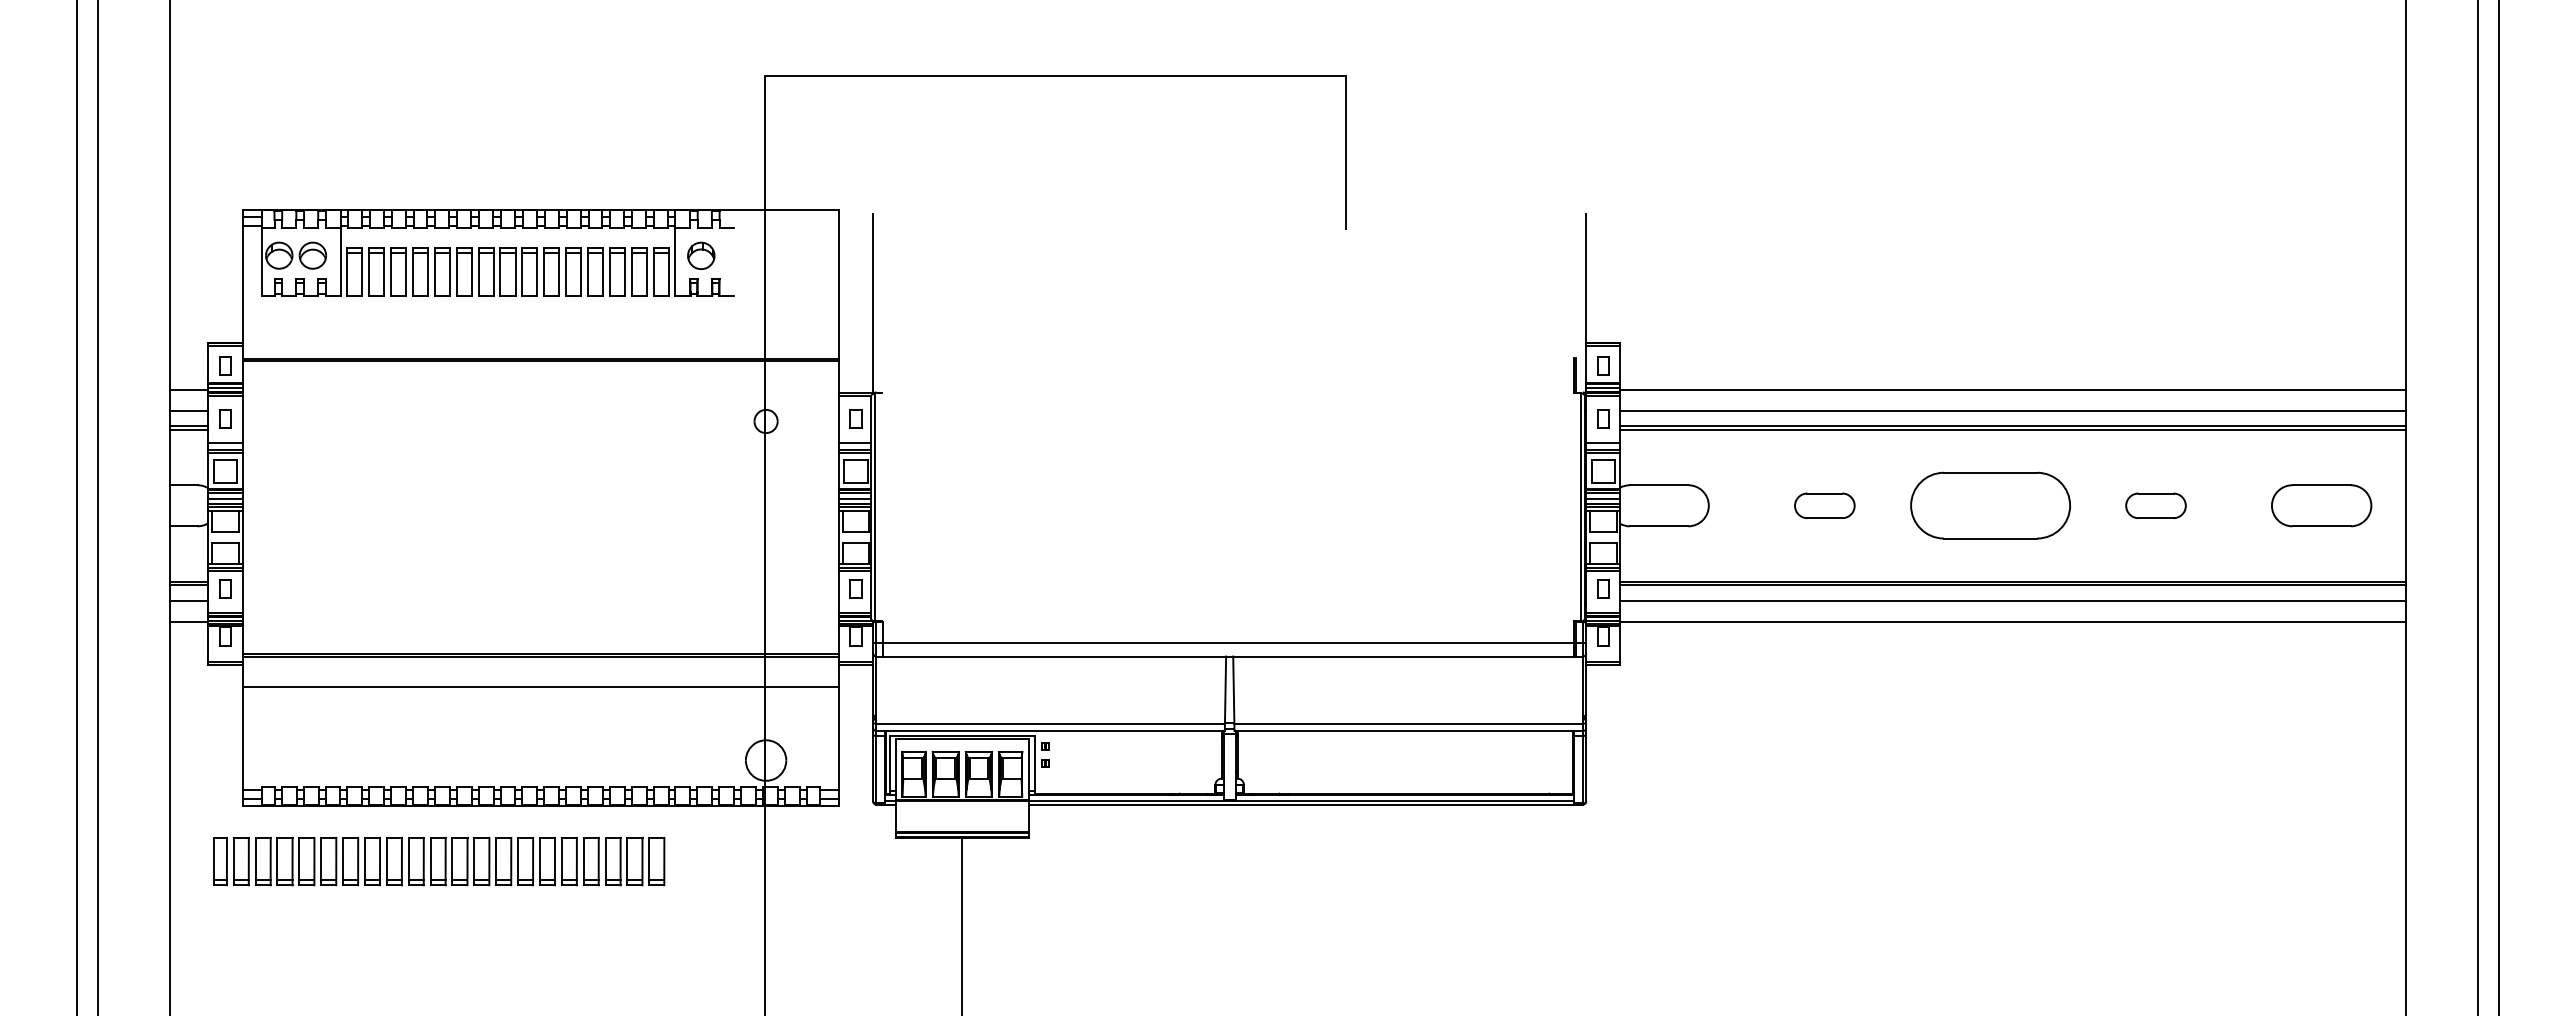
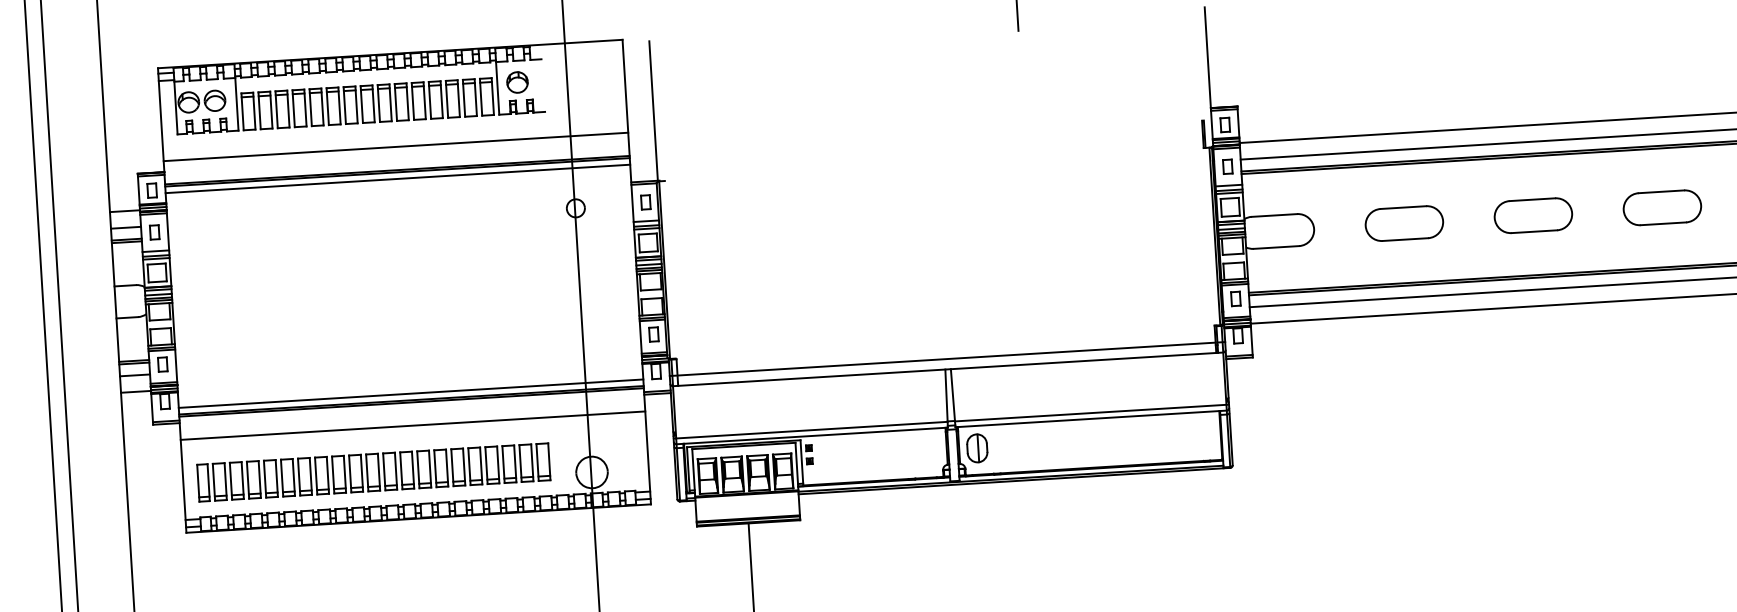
line: (540, 328) -> (395, 146), added
line: (540, 369) -> (397, 178), added
part: (1824, 505) -> (1404, 223), size x1.67
part: (1989, 505) -> (1532, 215), size x0.62
part: (2155, 505) -> (1662, 207), size x1.67
line: (540, 645) -> (410, 393), added
part: (1260, 759) -> (977, 448), added
part: (439, 861) -> (374, 472), moved

